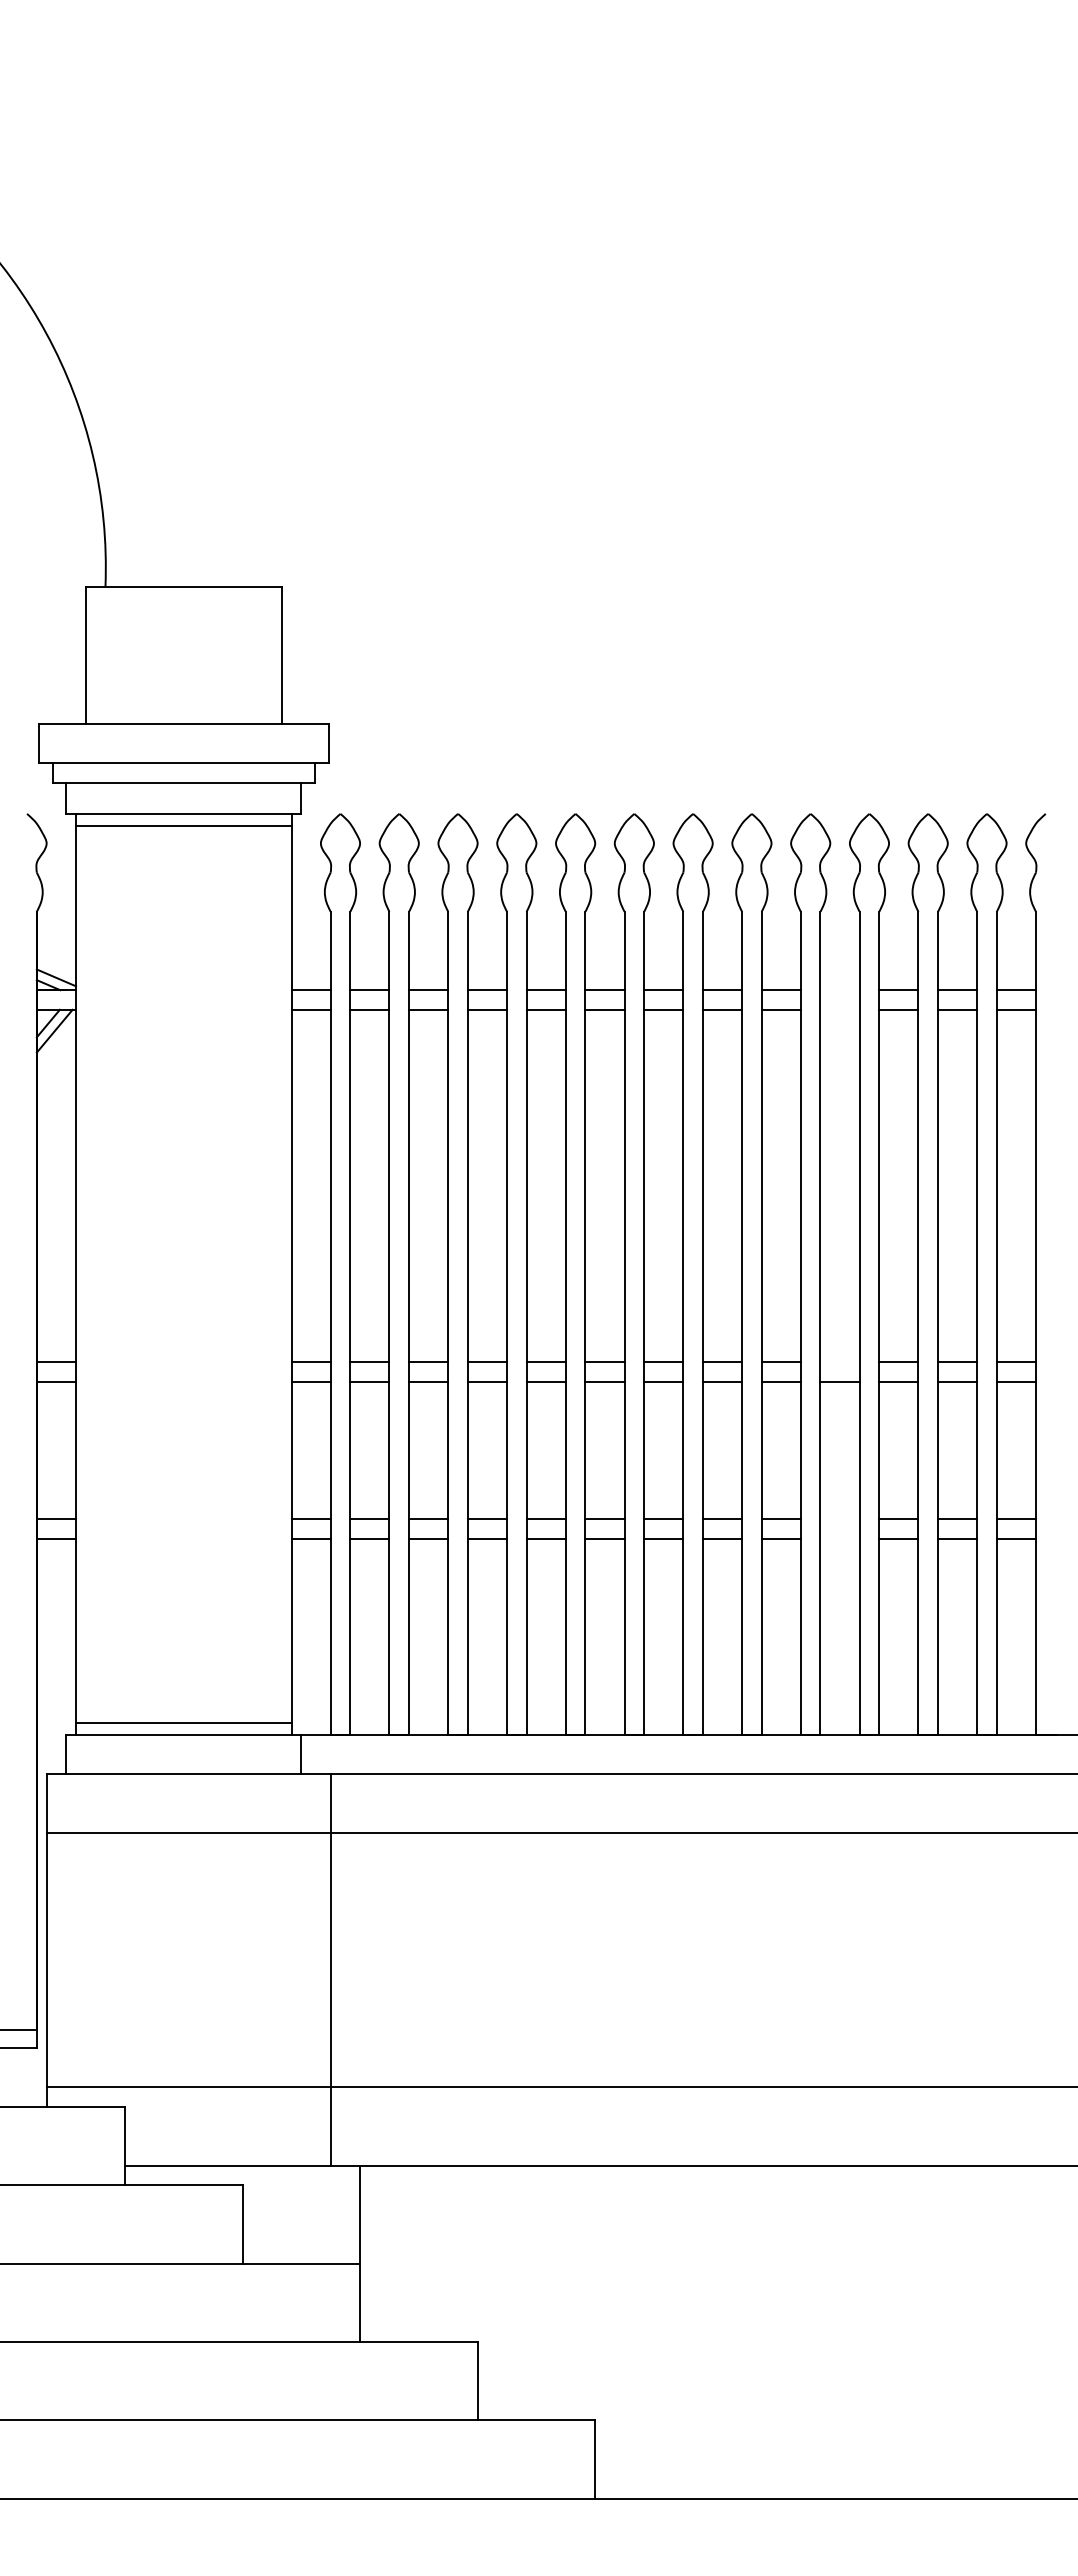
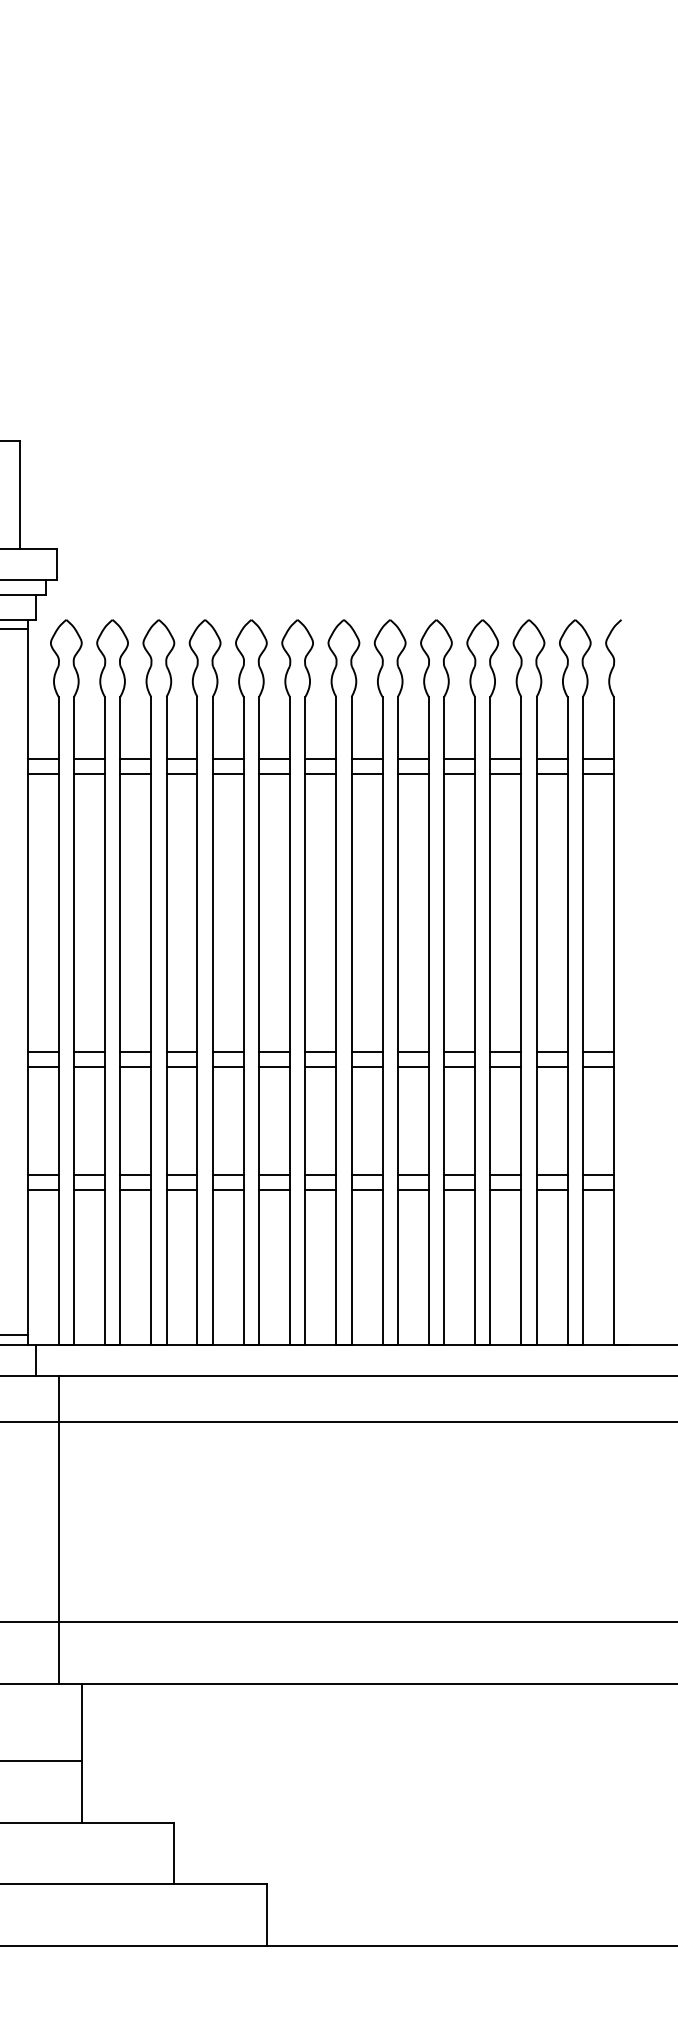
line: (839, 990) -> (459, 758), added
line: (839, 1009) -> (459, 773), added
line: (839, 1362) -> (459, 1051), added
line: (839, 1519) -> (459, 1175), added
line: (839, 1538) -> (459, 1190), added

